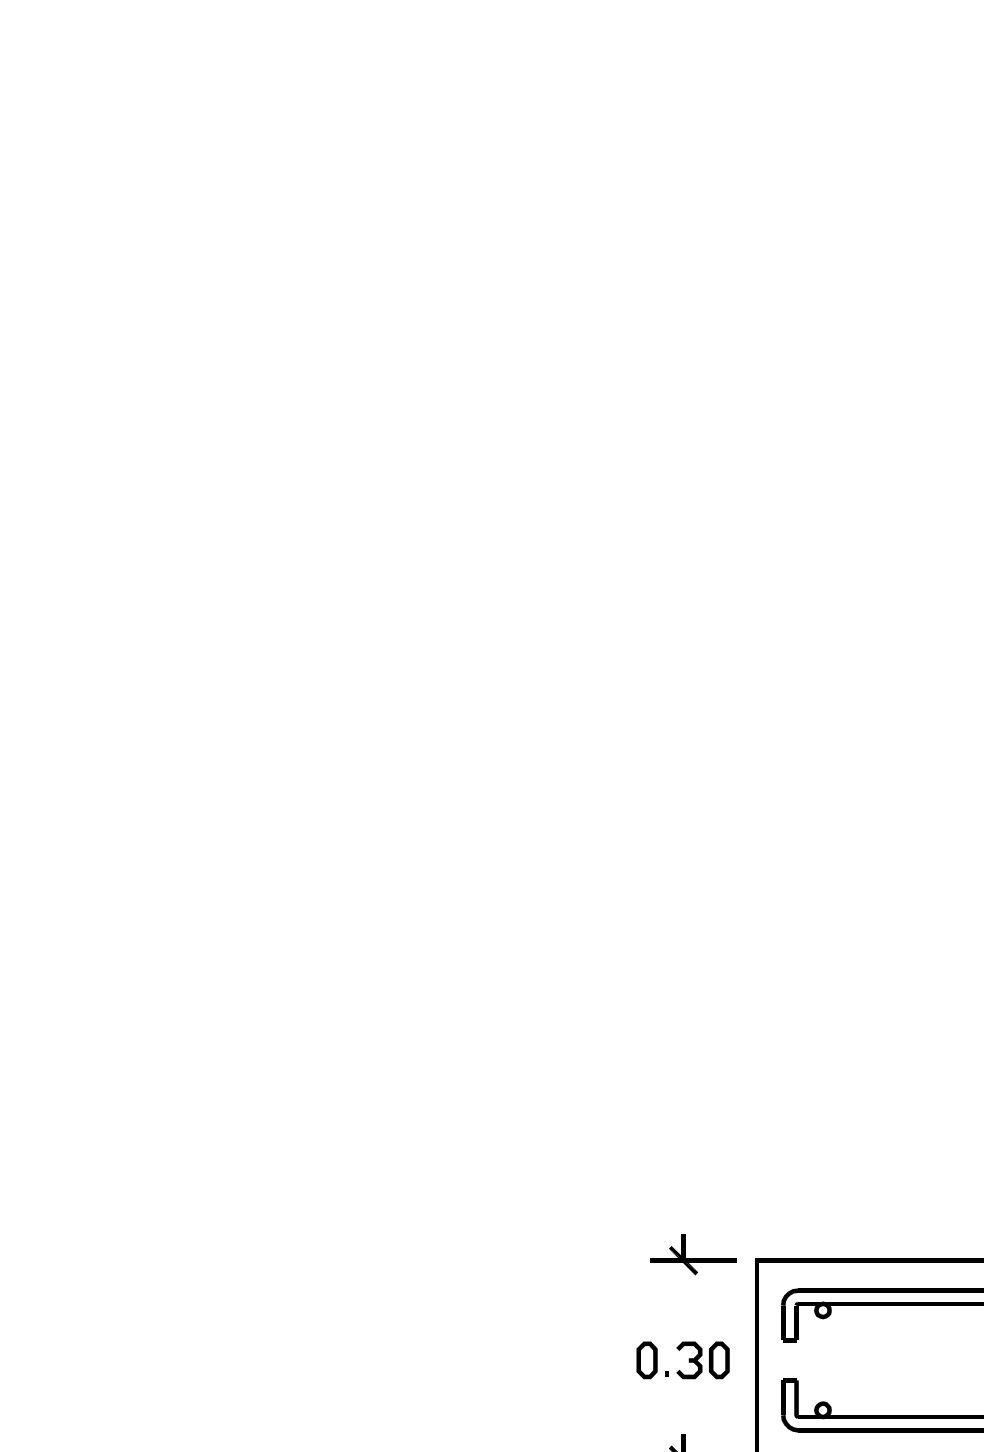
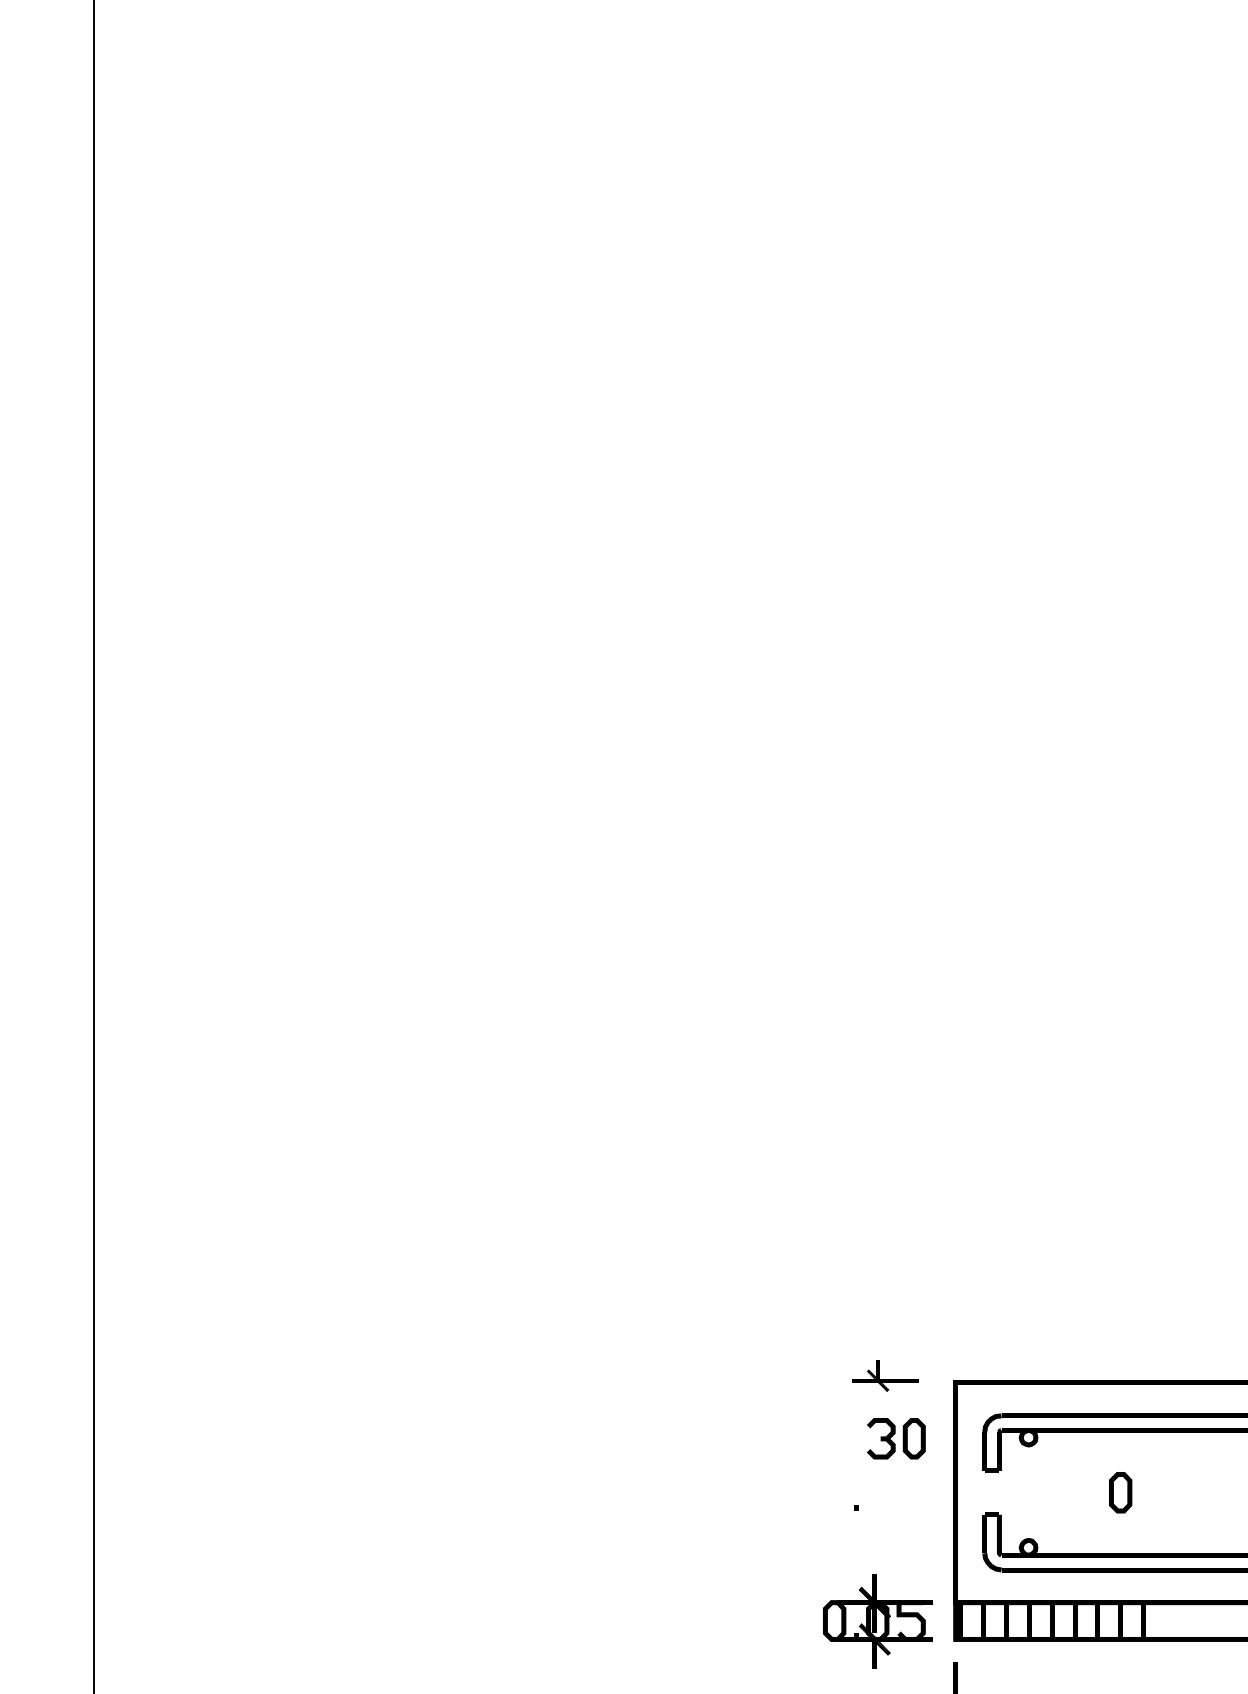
part: (693, 1254) -> (885, 1375), size x0.7
part: (646, 1360) -> (1120, 1492), moved
part: (703, 1360) -> (896, 1438), moved

